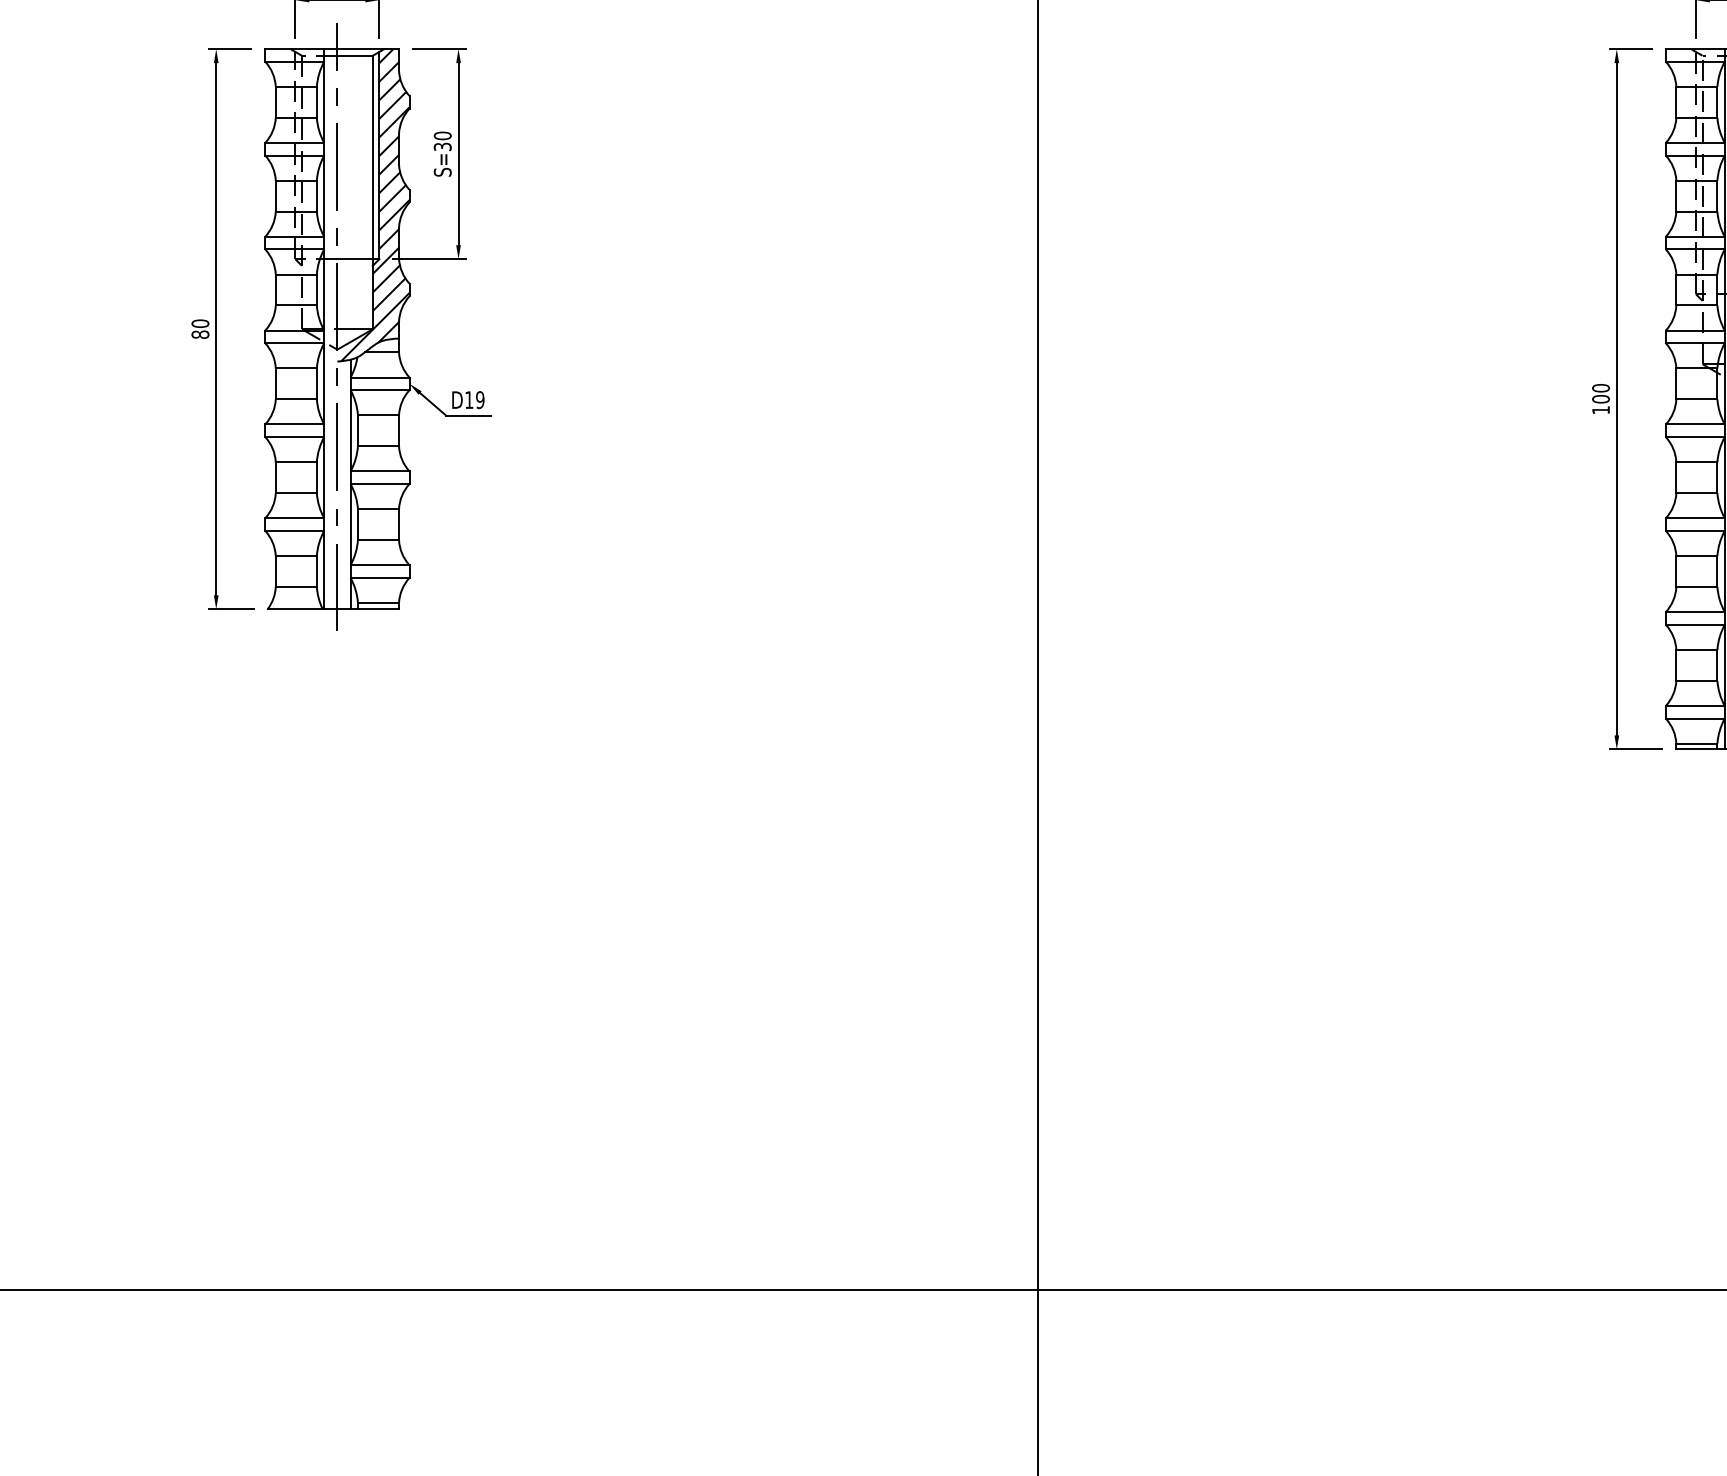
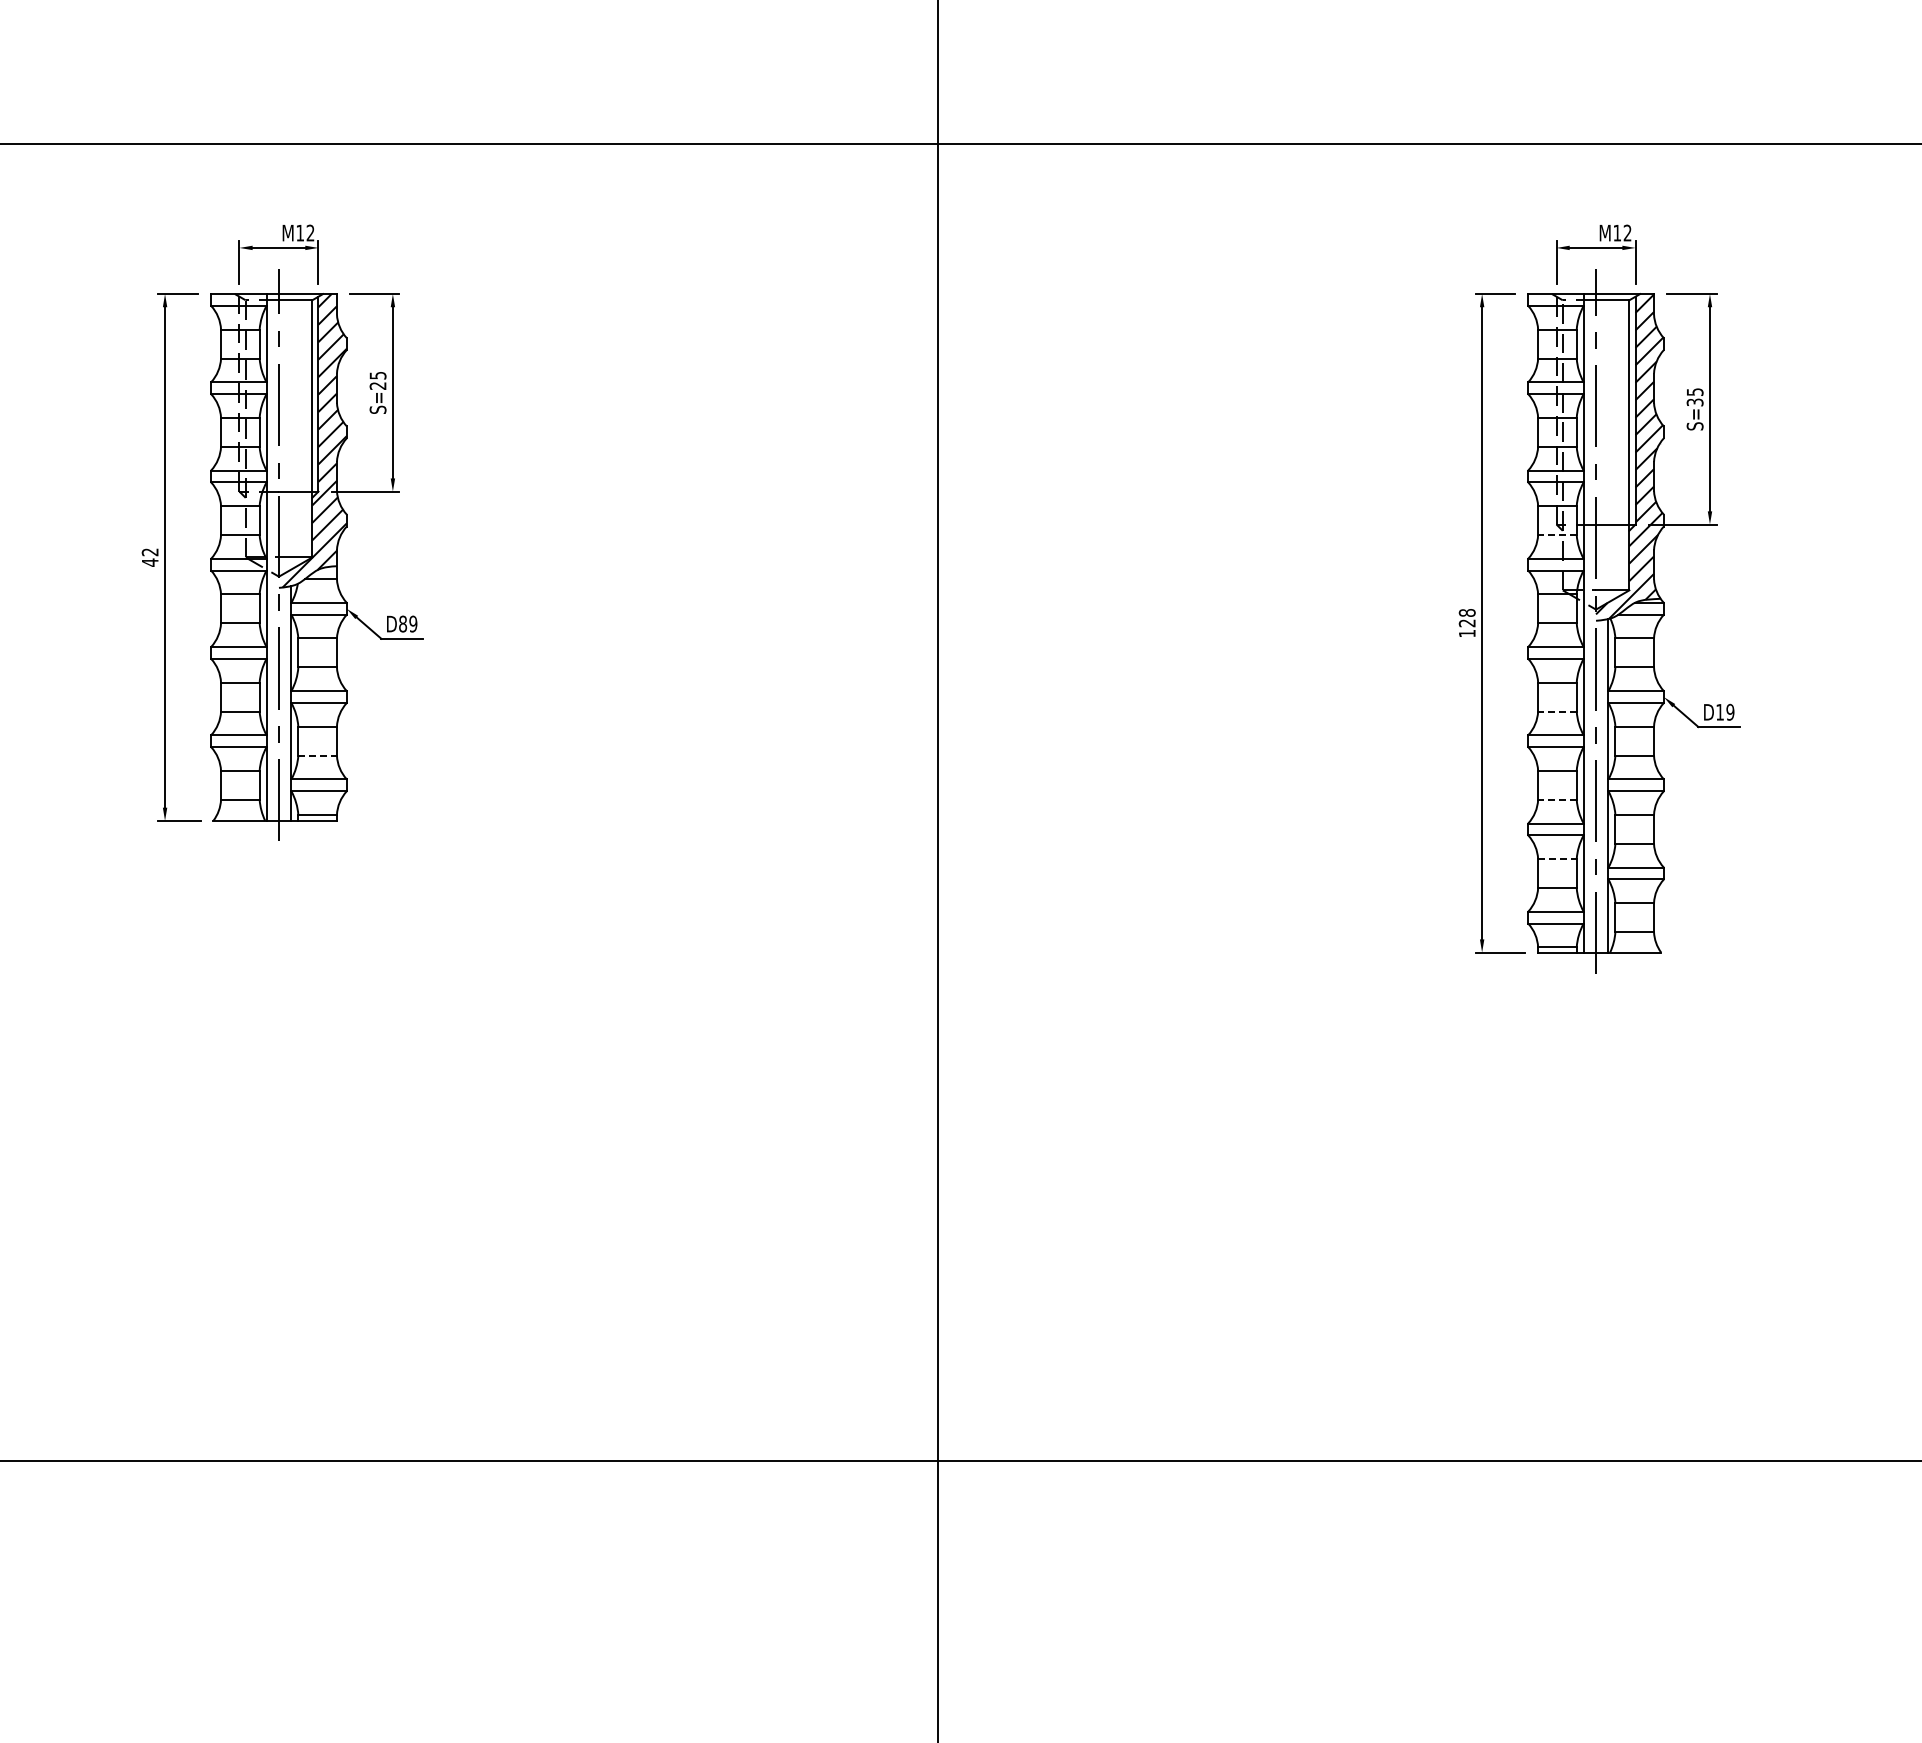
text: (442, 141) -> (377, 380), S=30 -> S=25
line: (1695, 305) -> (1556, 535), solid -> dashed
text: (199, 329) -> (149, 557), 80 -> 42
text: (1600, 393) -> (1466, 617), 100 -> 128
text: (469, 399) -> (403, 623), D19 -> D89
line: (1695, 493) -> (1556, 711), solid -> dashed
line: (379, 539) -> (318, 755), solid -> dashed
line: (1695, 586) -> (1556, 799), solid -> dashed
line: (1696, 650) -> (1557, 859), solid -> dashed

